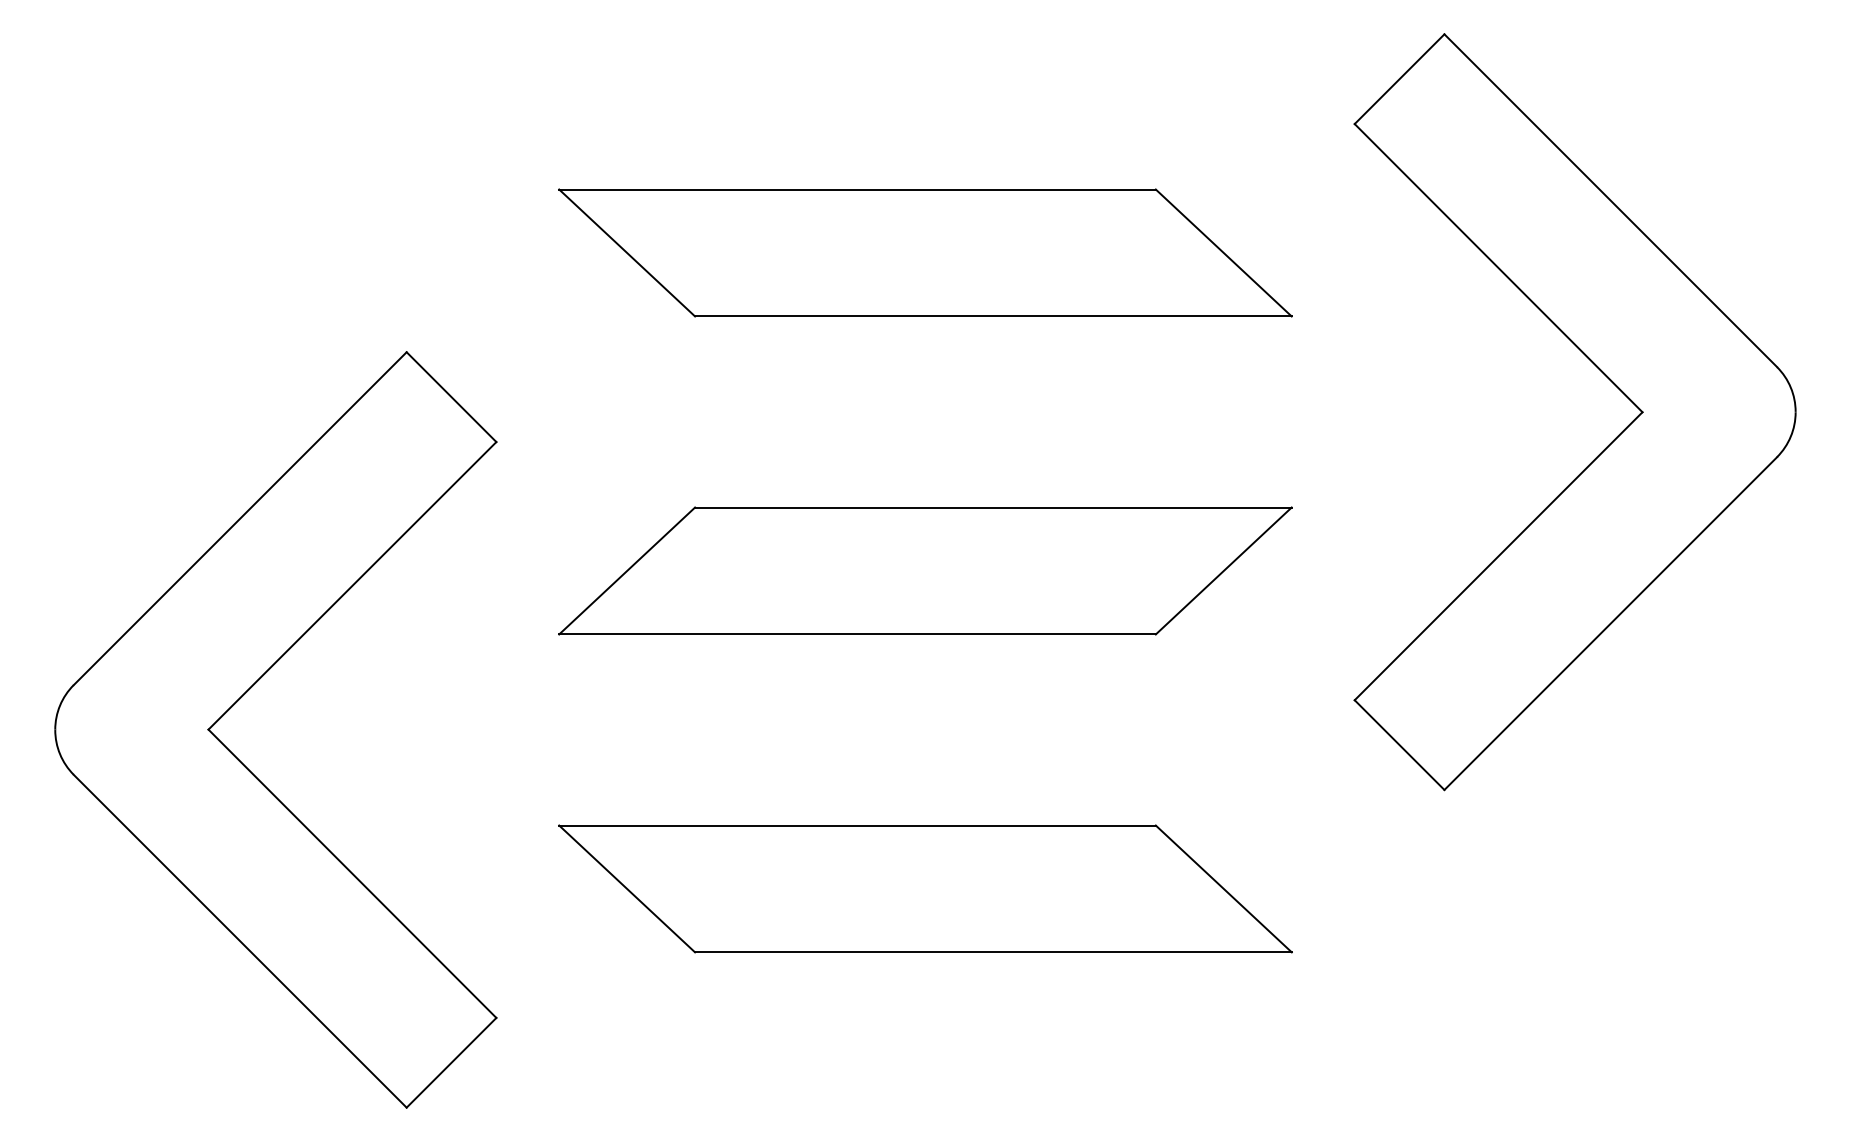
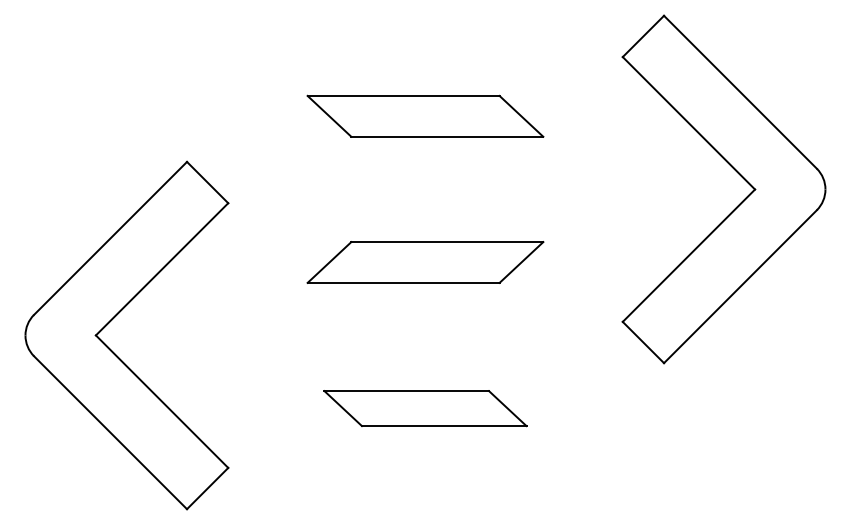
part: (925, 253) -> (425, 116), size x0.7
part: (925, 571) -> (425, 262), size x0.7
part: (925, 888) -> (425, 408), size x0.6

